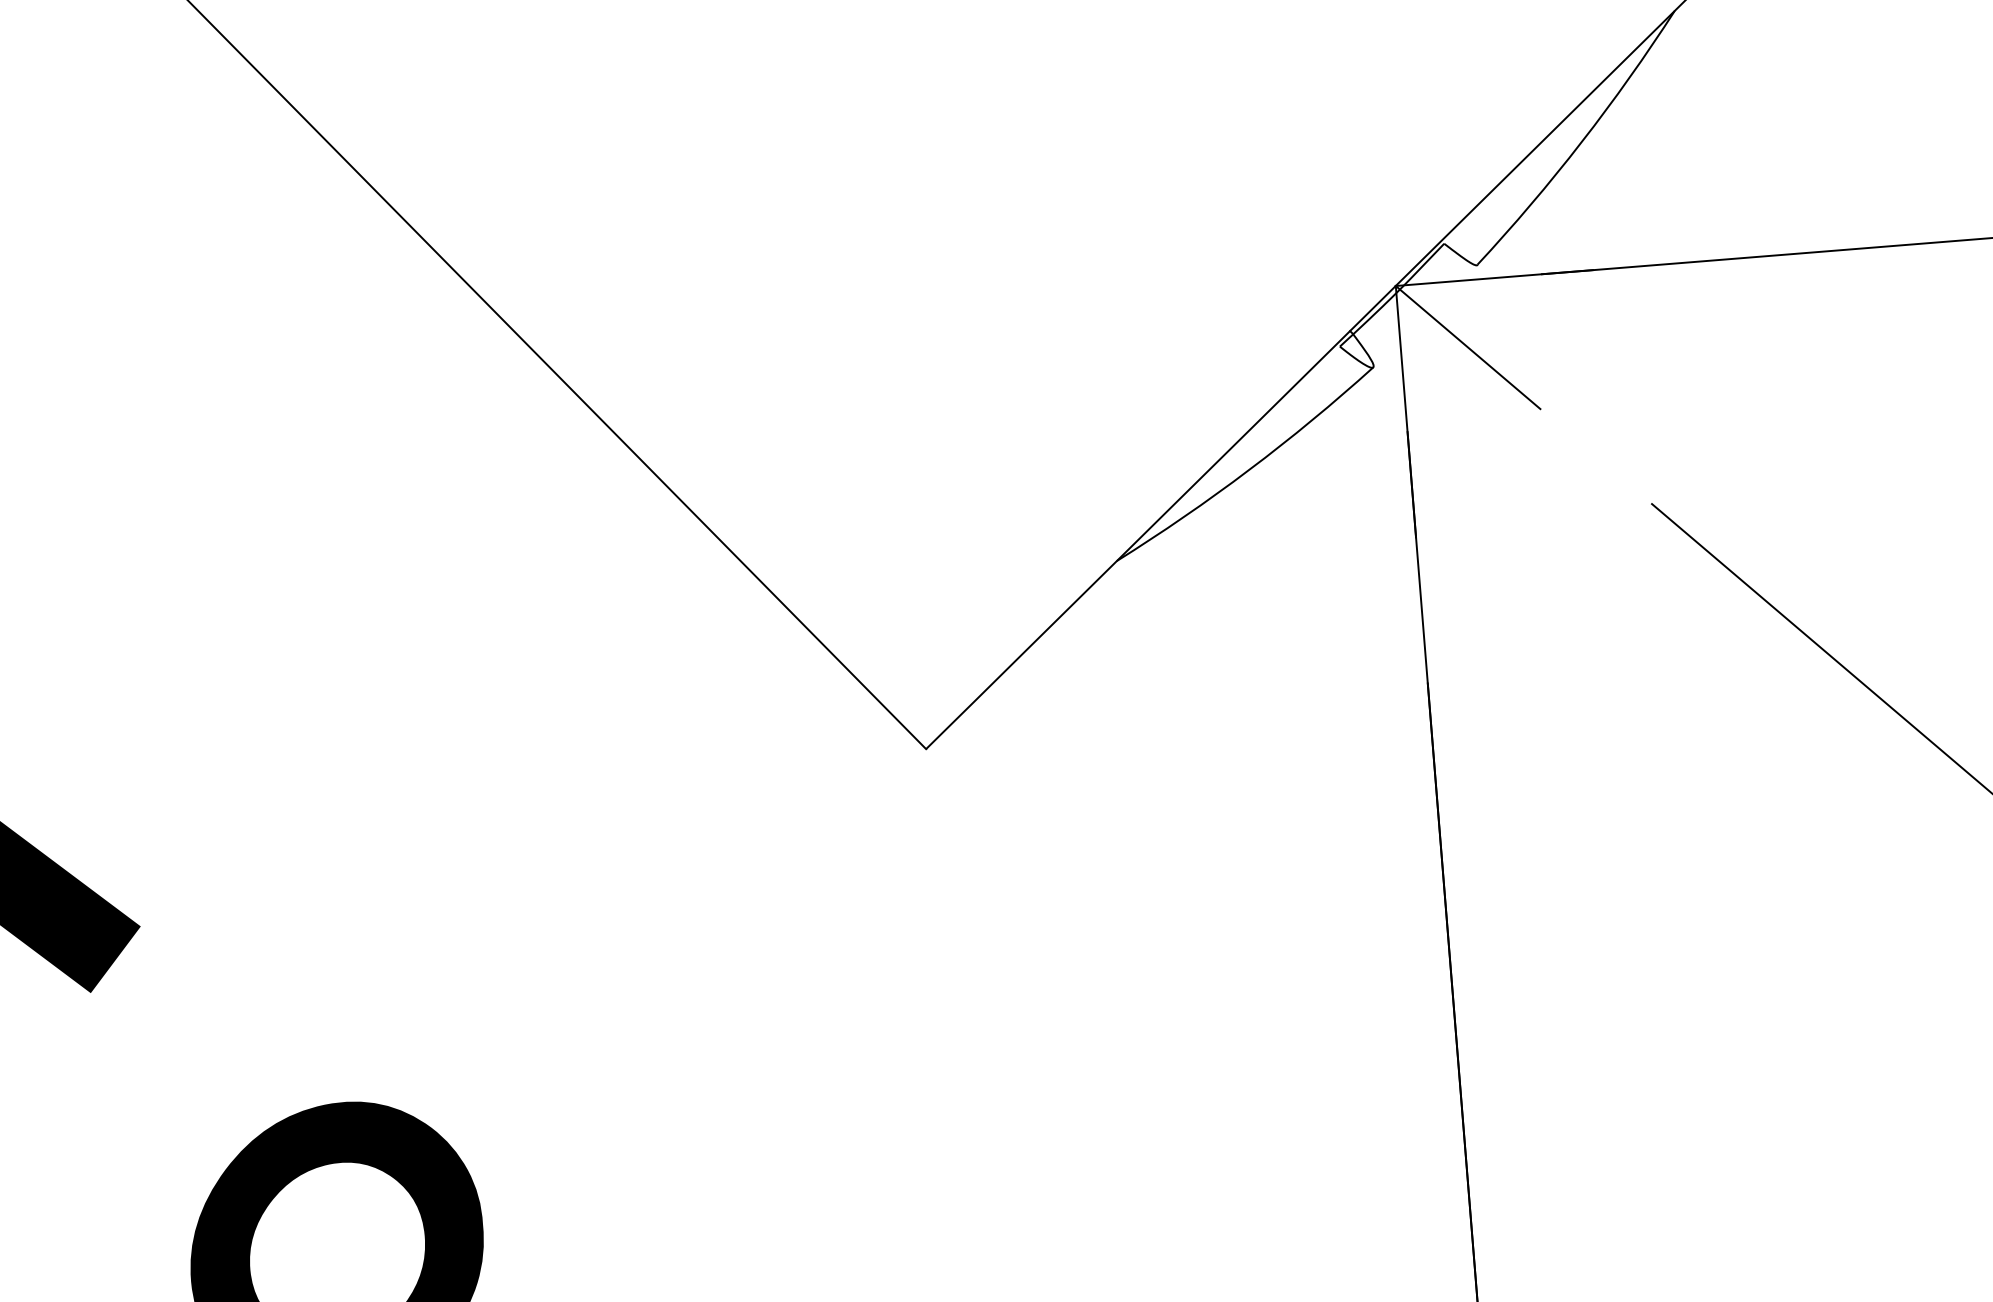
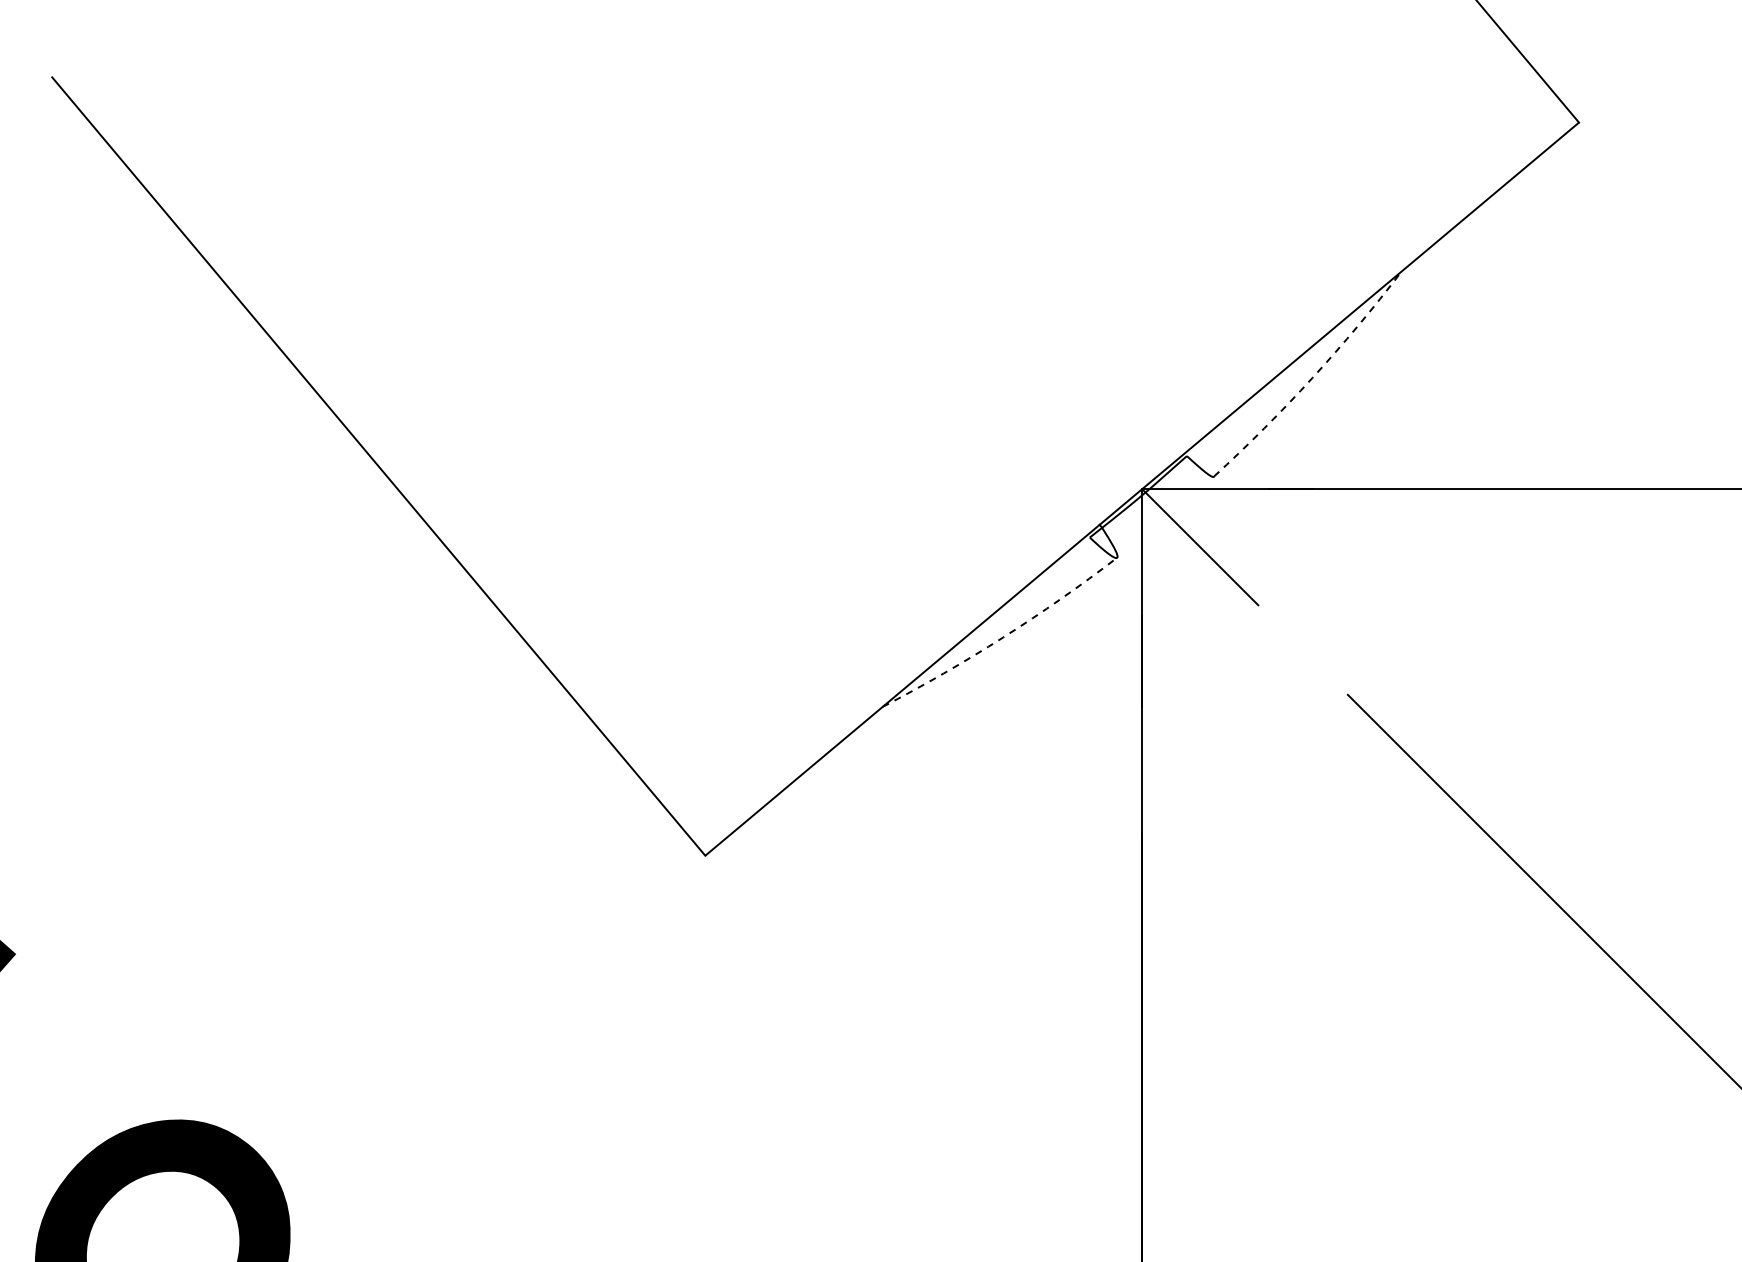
arc: (1581, 142) -> (1312, 378), solid -> dashed
arc: (1249, 469) -> (1003, 637), solid -> dashed

